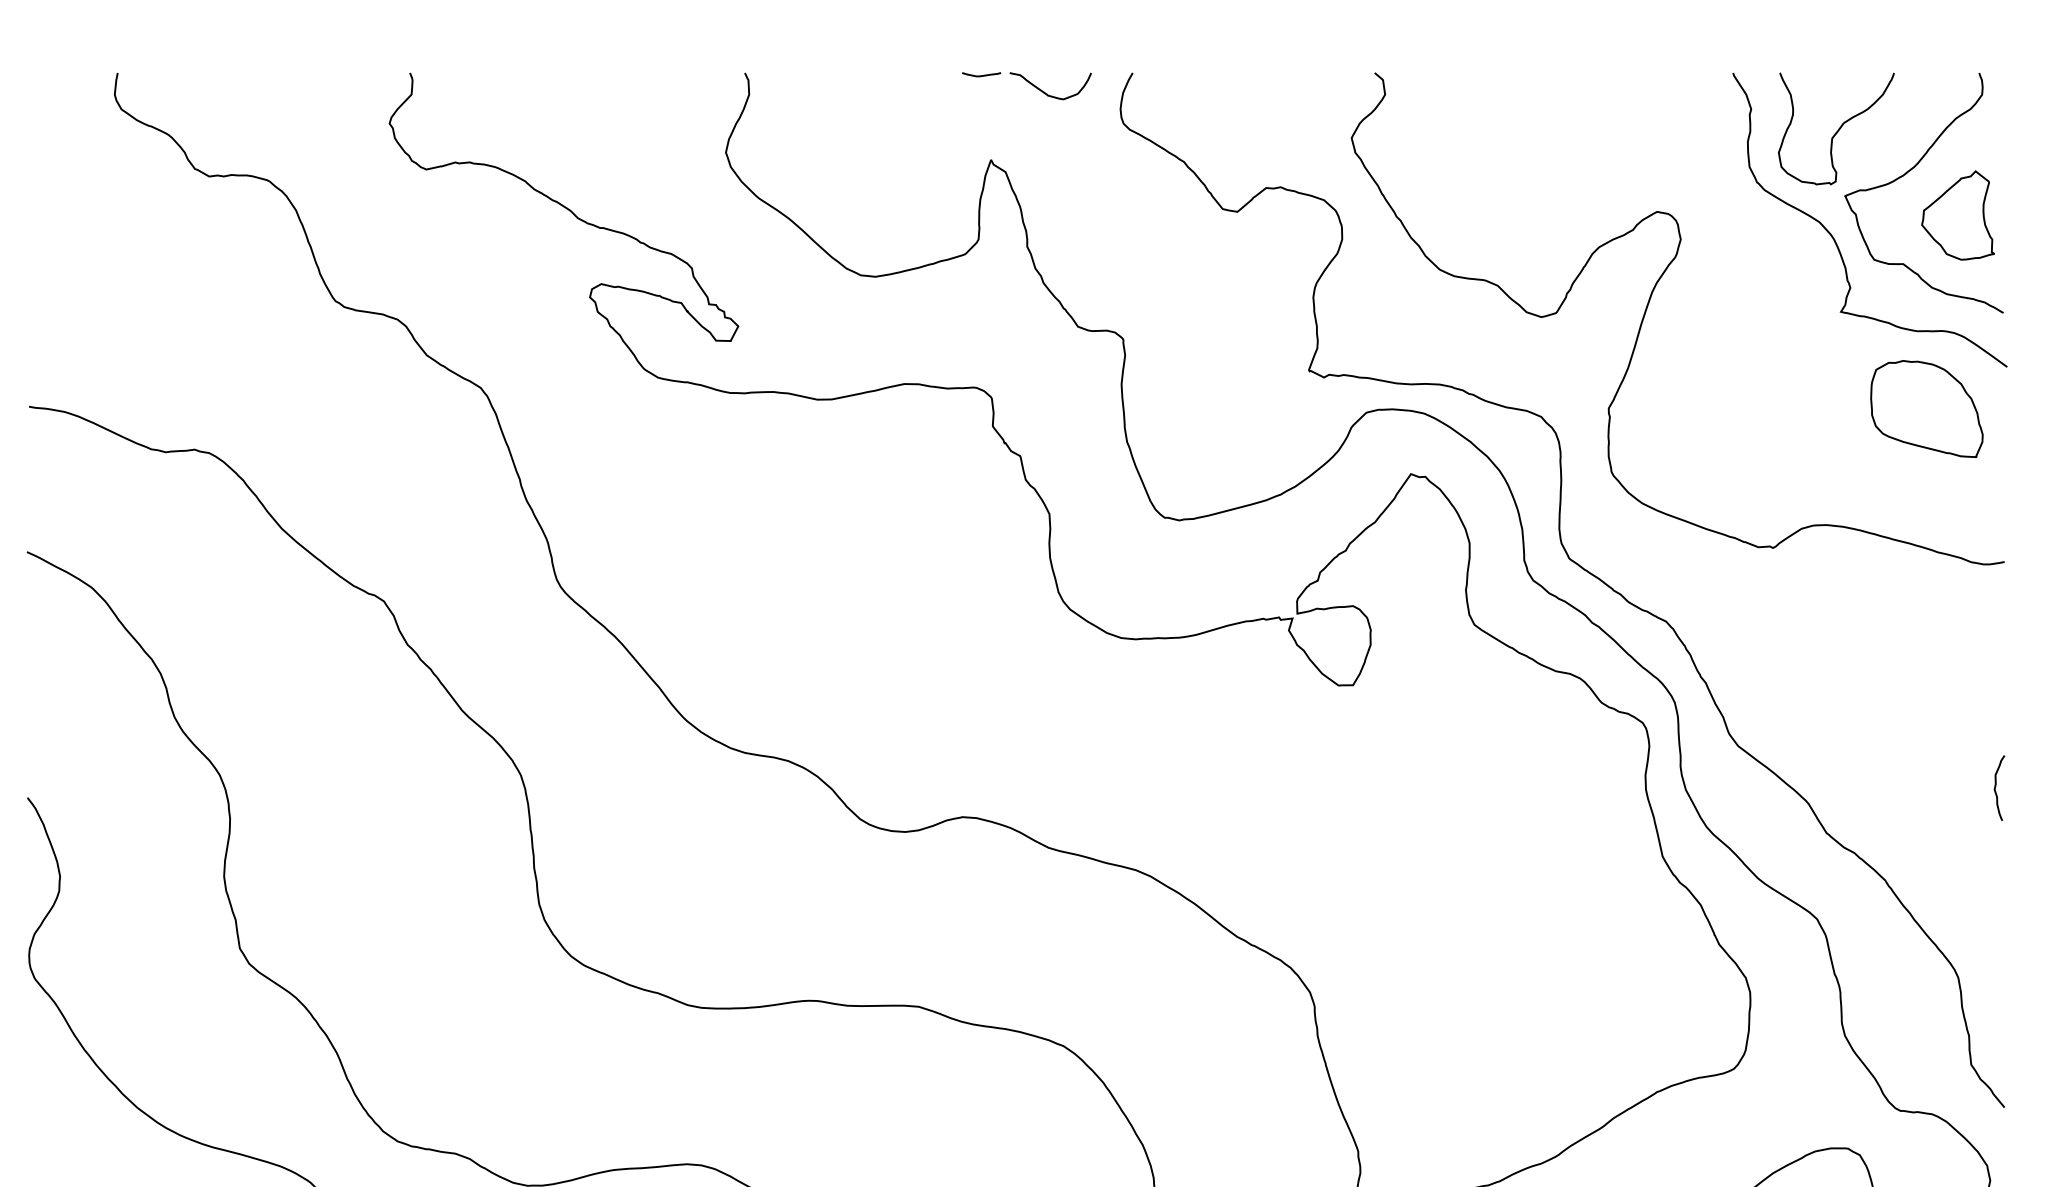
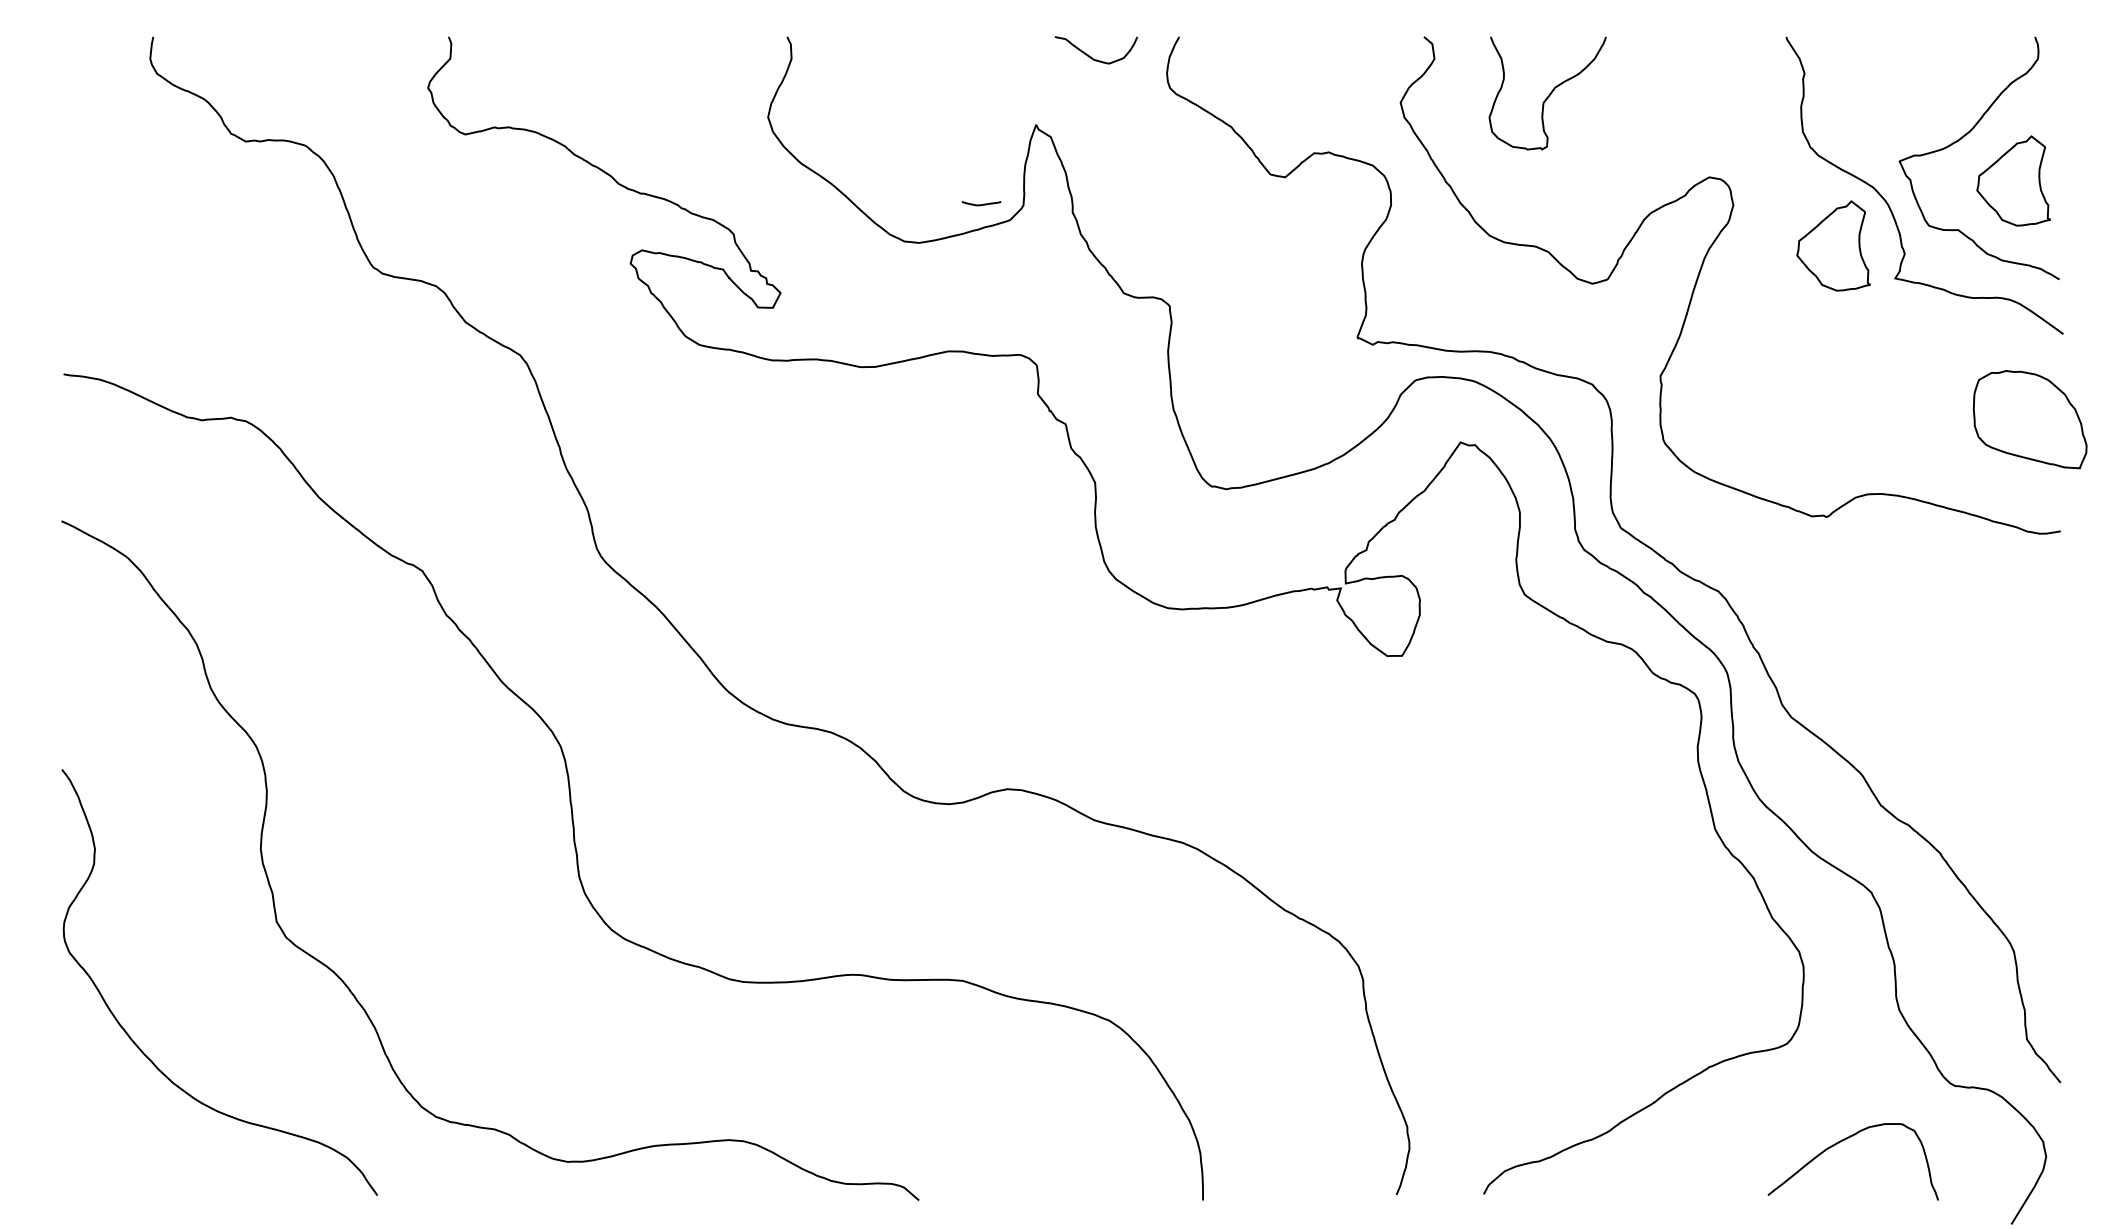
curve: (981, 75) -> (981, 204), moved
curve: (1838, 128) -> (1549, 93), moved
part: (1779, 279) -> (1833, 245), added
part: (1926, 408) -> (2029, 419), moved
curve: (1996, 786) -> (2052, 758), removed

